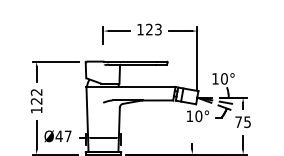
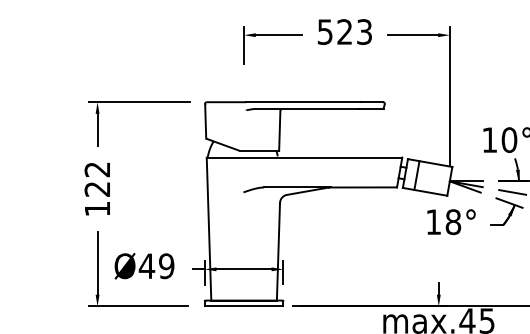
text: (140, 29) -> (325, 31), 123 -> 523
text: (198, 115) -> (452, 220), 10° -> 18°
text: (67, 136) -> (165, 266), Ø47 -> Ø49

